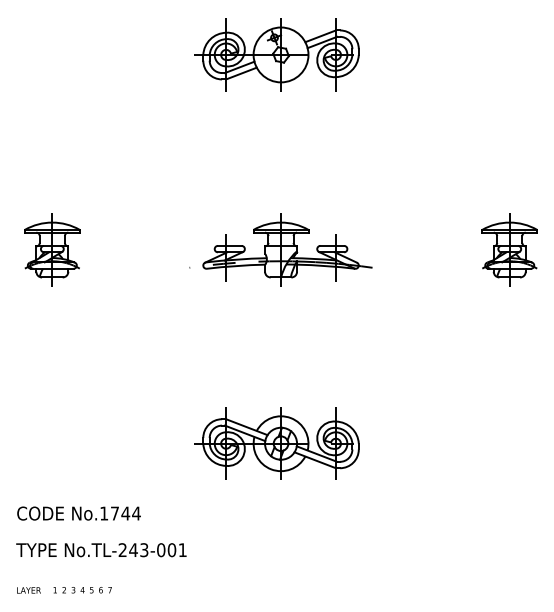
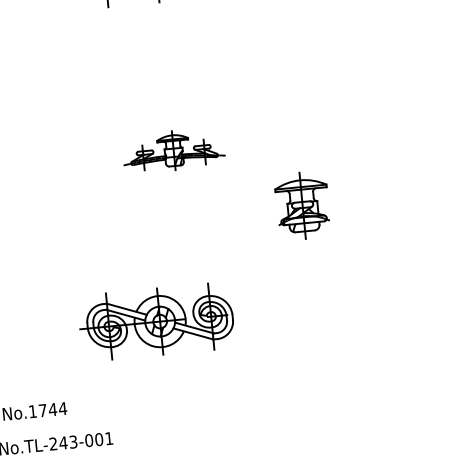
part: (280, 249) -> (173, 150), size x0.6
part: (509, 249) -> (302, 205), moved
part: (276, 443) -> (155, 321), moved

